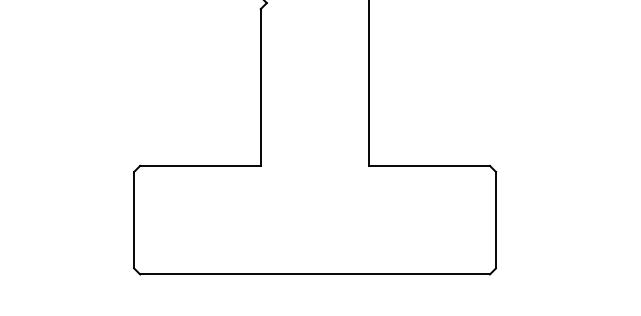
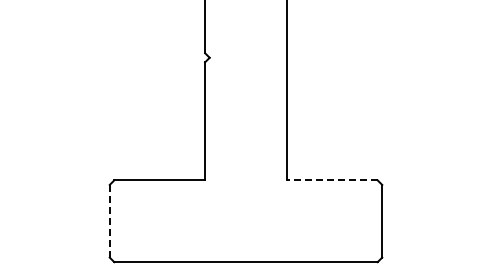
line: (428, 166) -> (331, 180), solid -> dashed
line: (133, 220) -> (109, 221), solid -> dashed

